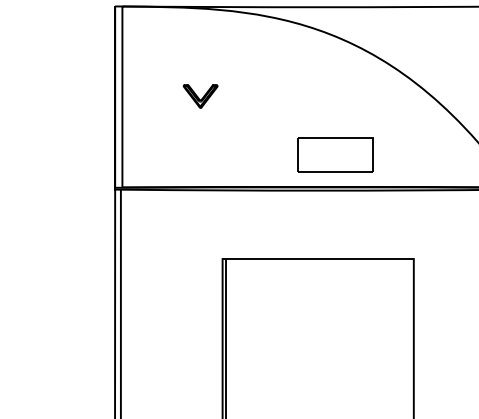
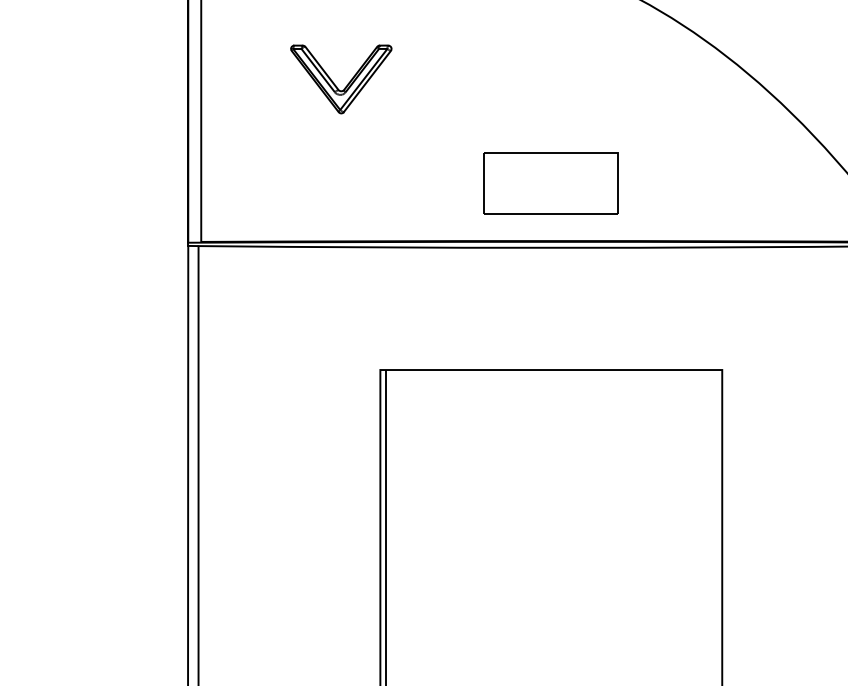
part: (200, 96) -> (340, 79), size x1.67
part: (335, 154) -> (551, 183), moved

